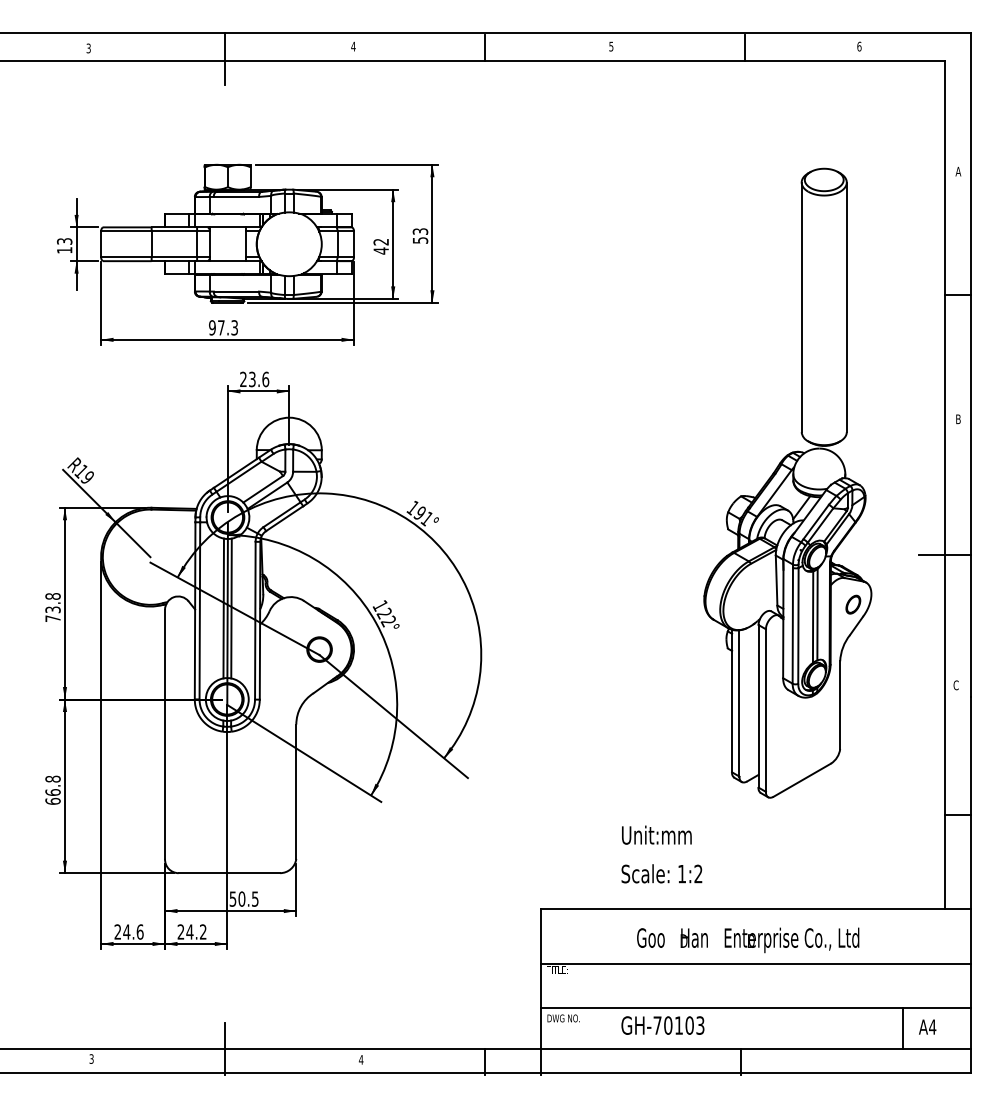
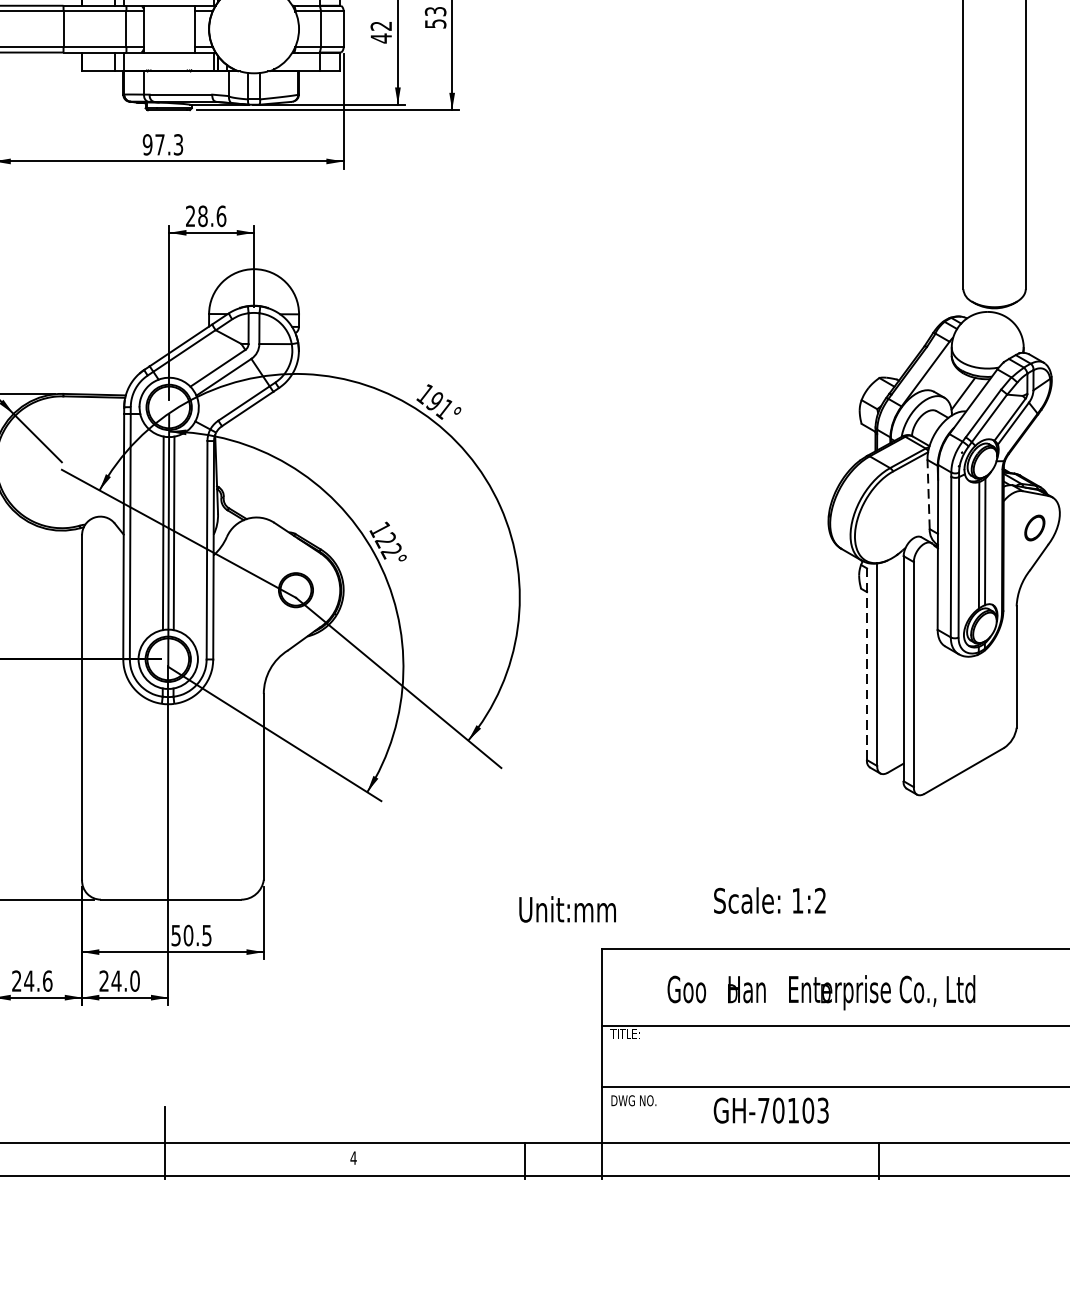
text: (252, 379) -> (203, 216), 23.6 -> 28.6
line: (776, 580) -> (928, 494), solid -> dashed
line: (732, 700) -> (867, 660), solid -> dashed
text: (656, 834) -> (567, 908), moved
text: (202, 931) -> (133, 980), 24.2 -> 24.0
text: (748, 940) -> (821, 992), moved

